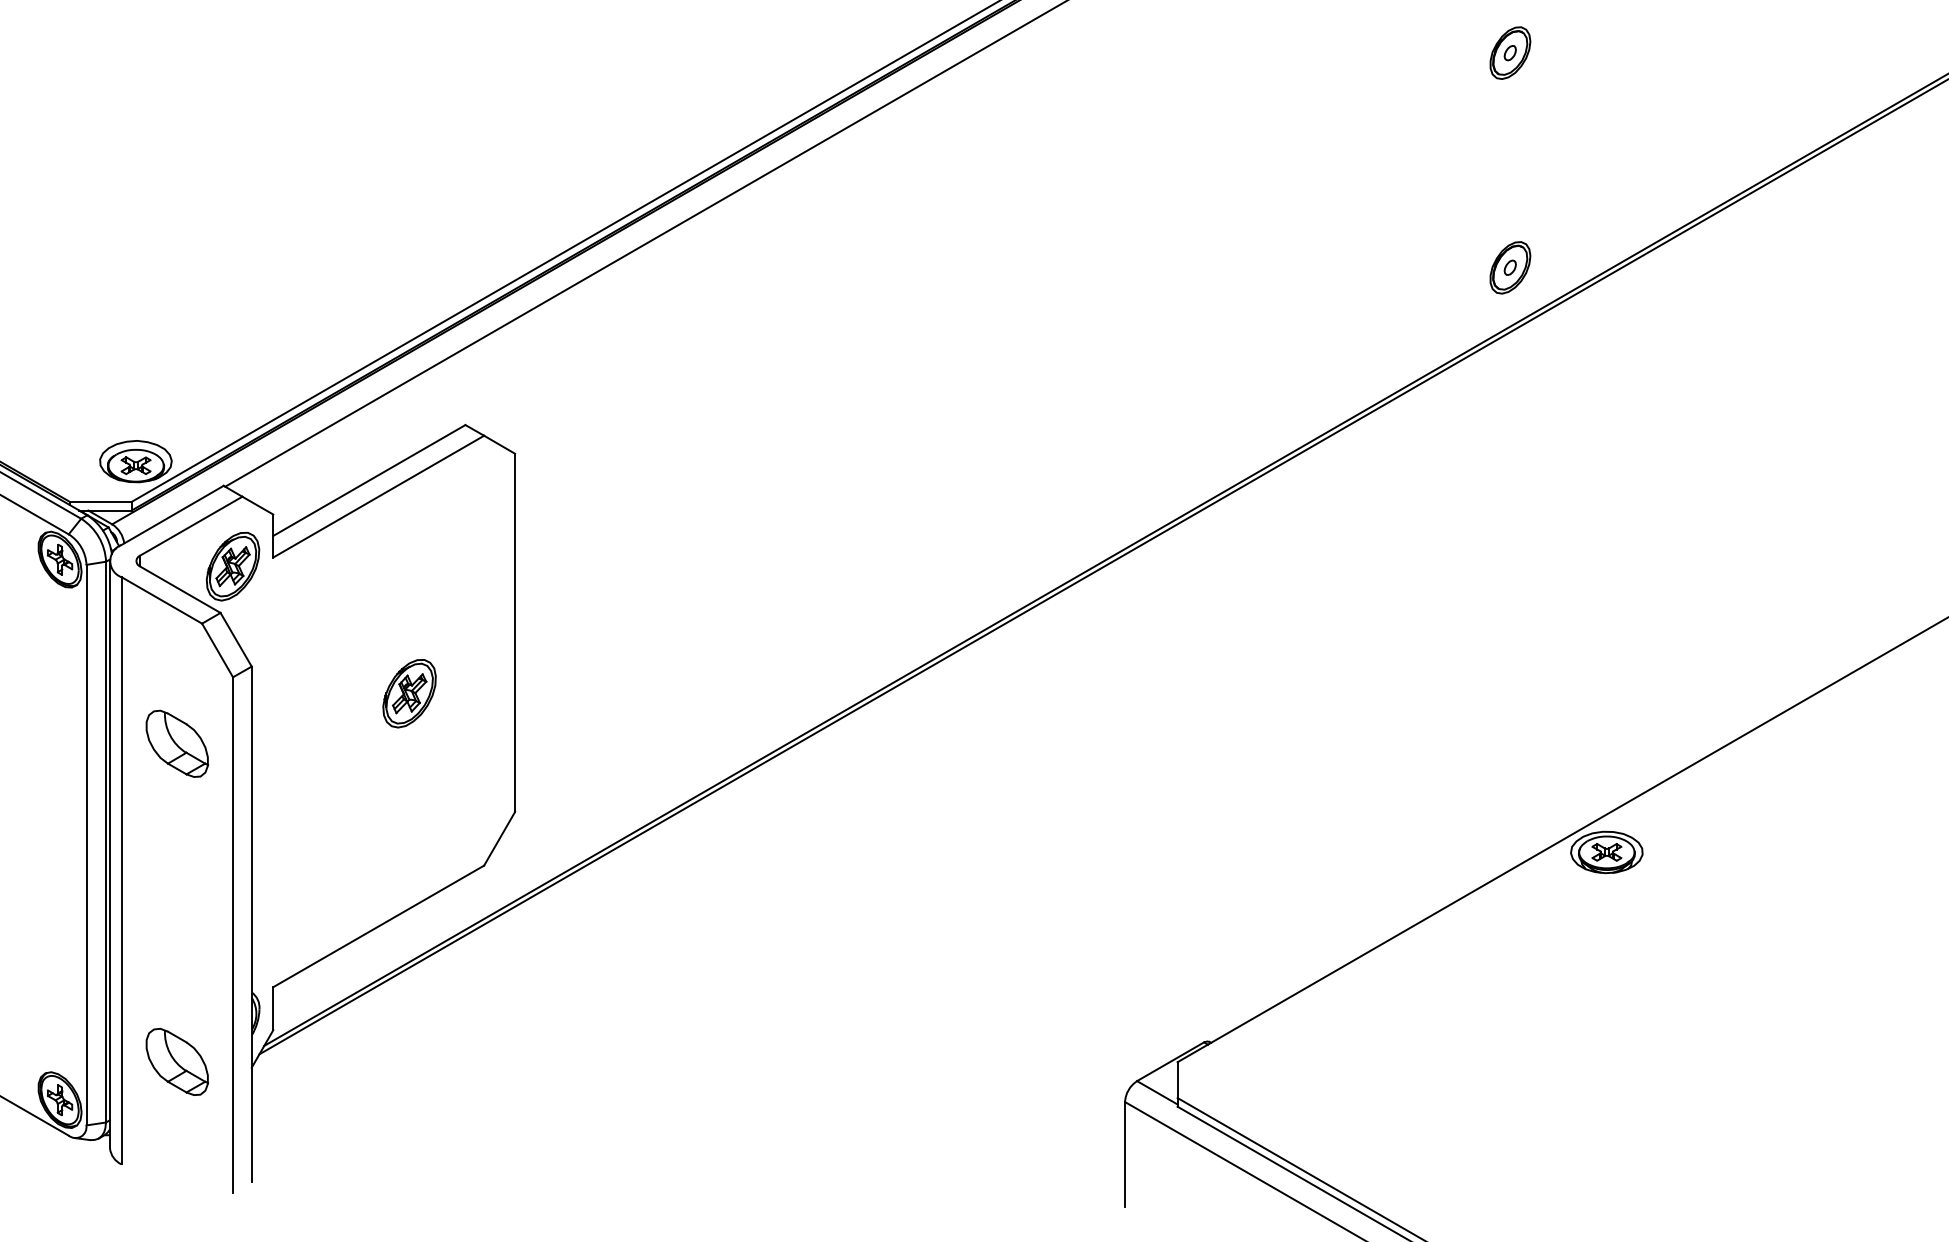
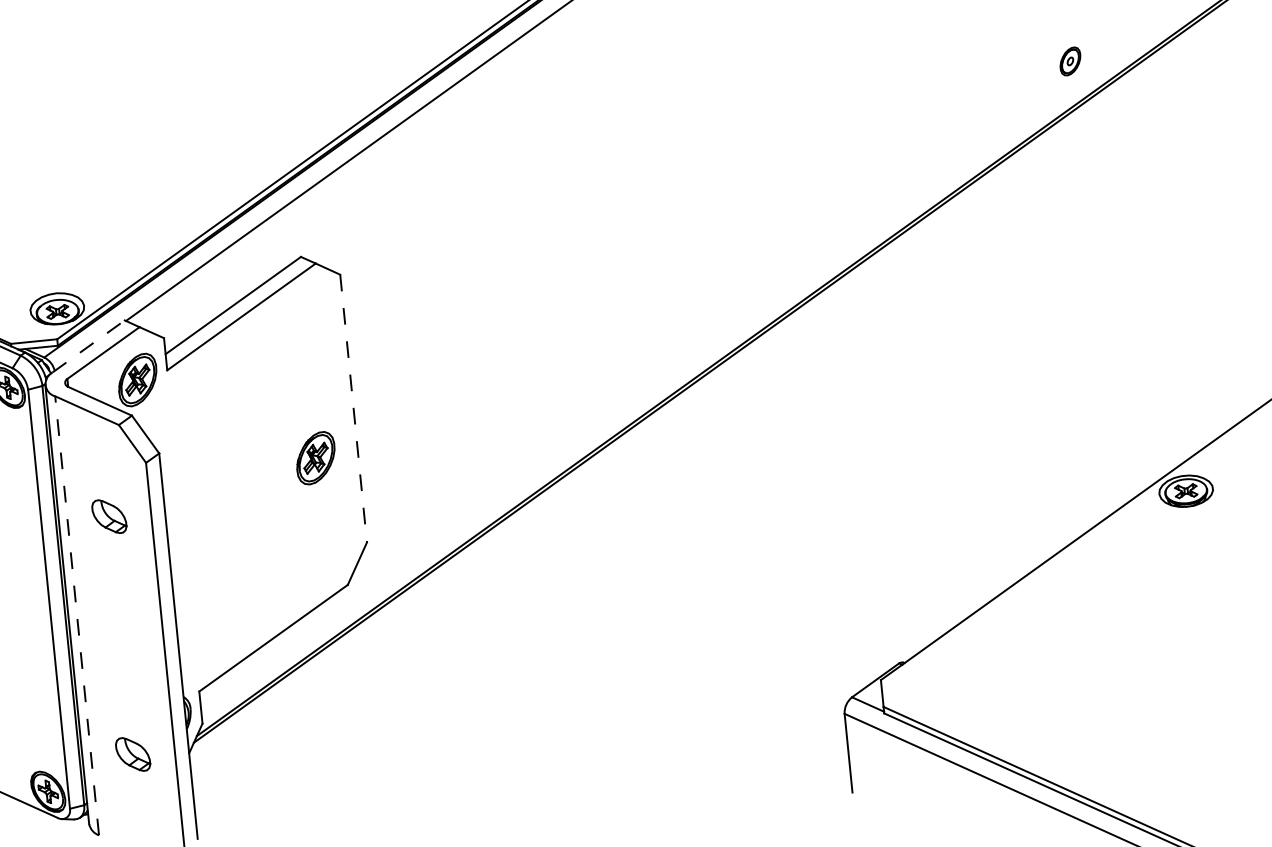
part: (1510, 267) -> (1070, 61), size x0.7
line: (173, 515) -> (89, 346), solid -> dashed
line: (515, 633) -> (353, 409), solid -> dashed
part: (409, 693) -> (315, 458), moved
part: (177, 743) -> (109, 516), size x0.7
line: (121, 870) -> (77, 615), solid -> dashed
part: (177, 1061) -> (133, 754), size x0.7

